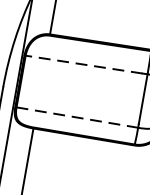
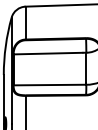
line: (84, 64) -> (48, 53), dashed -> solid
line: (76, 118) -> (49, 85), dashed -> solid

